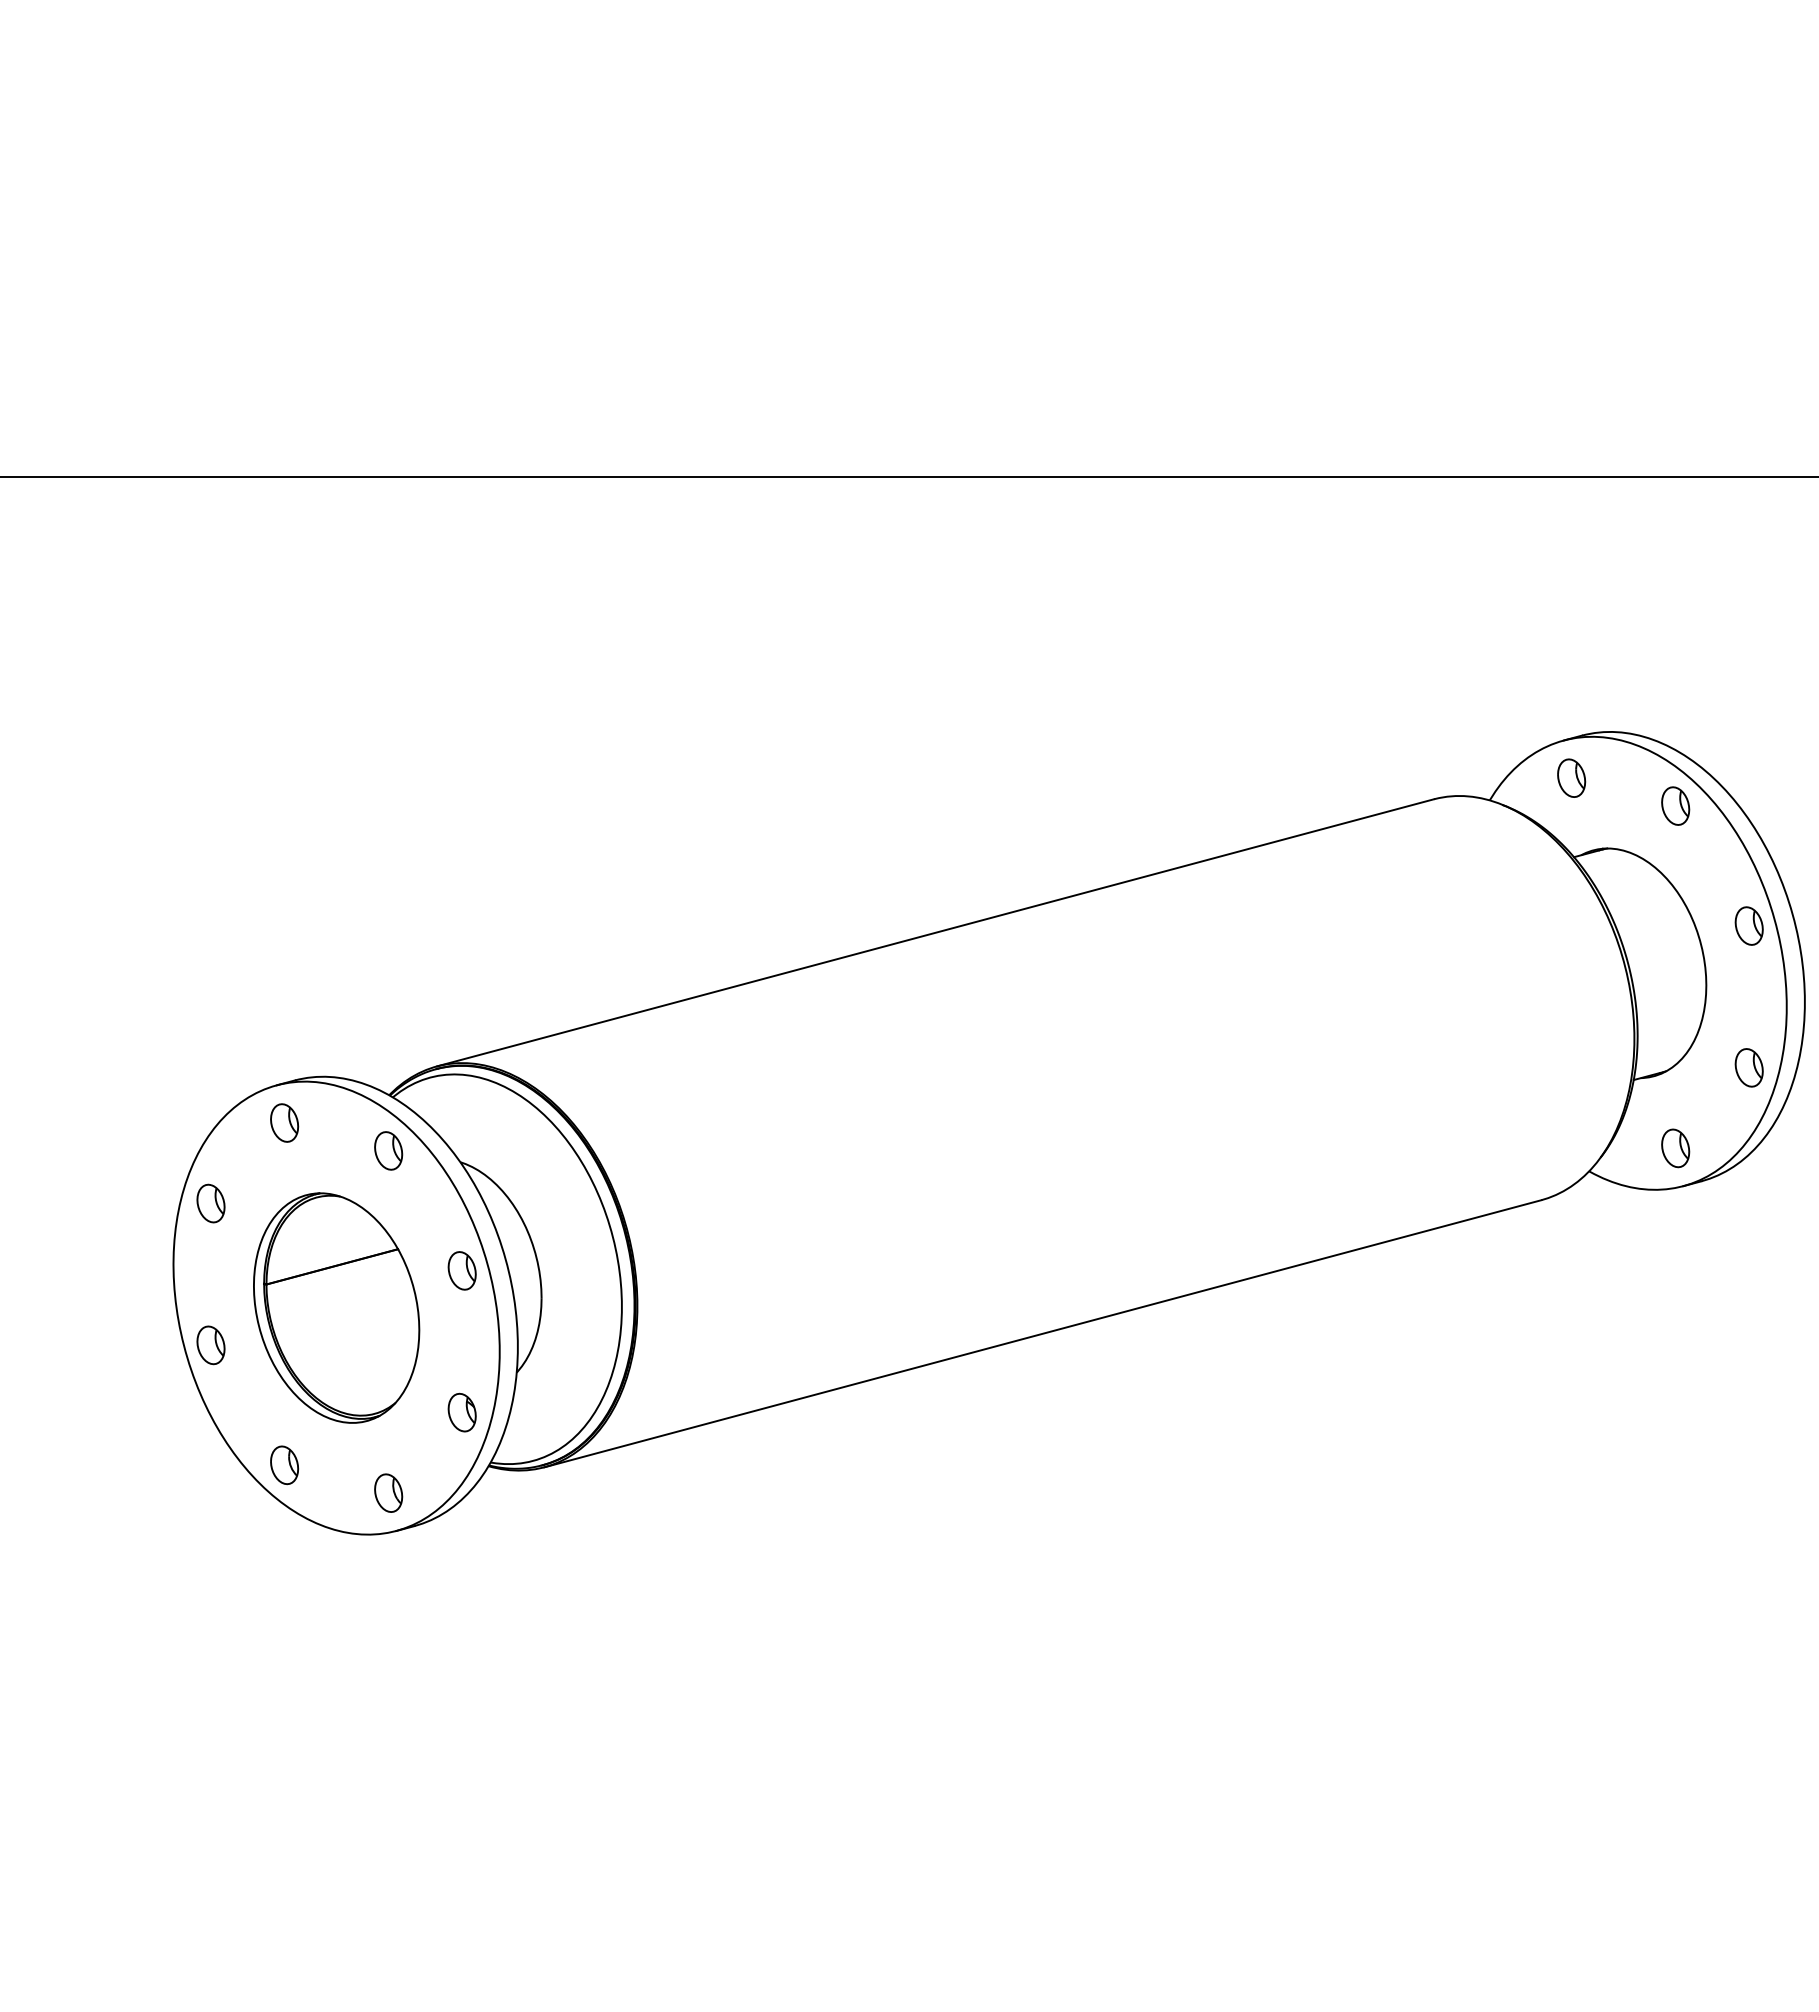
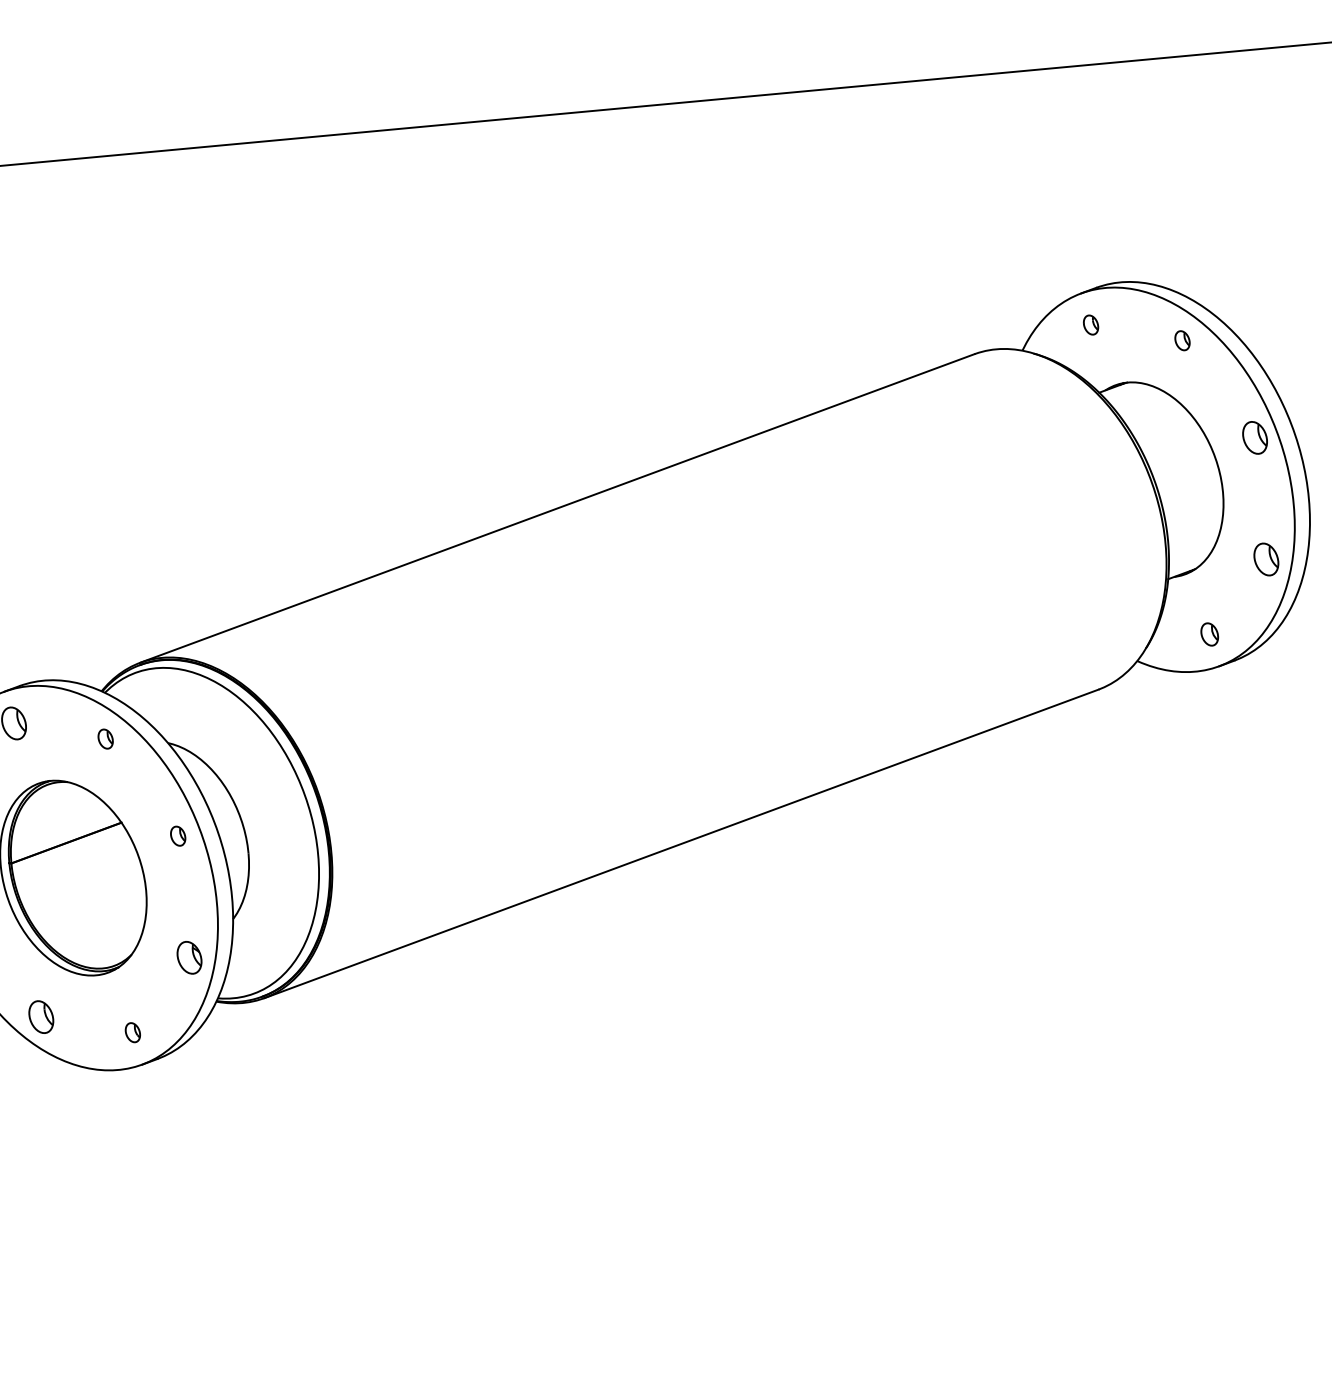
part: (1571, 777) -> (1090, 324), size x0.6
part: (1675, 805) -> (1182, 340), size x0.6
part: (1675, 1148) -> (1209, 634), size x0.7
part: (388, 1150) -> (105, 738), size x0.6
part: (461, 1270) -> (177, 835), size x0.6
part: (388, 1492) -> (132, 1032), size x0.6

